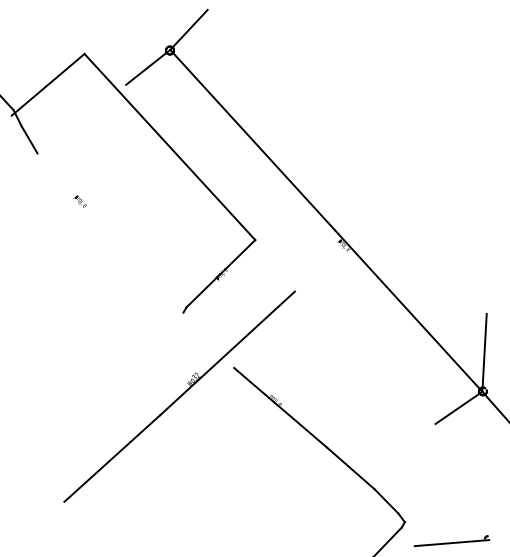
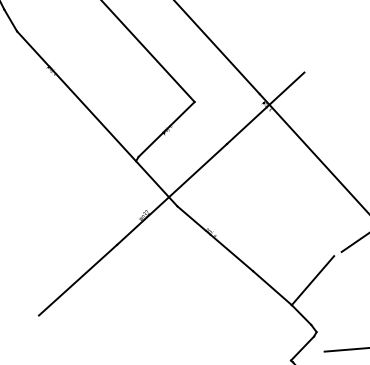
line: (341, 247) -> (264, 108), added
line: (135, 260) -> (96, 118), added
line: (400, 459) -> (313, 280), added

